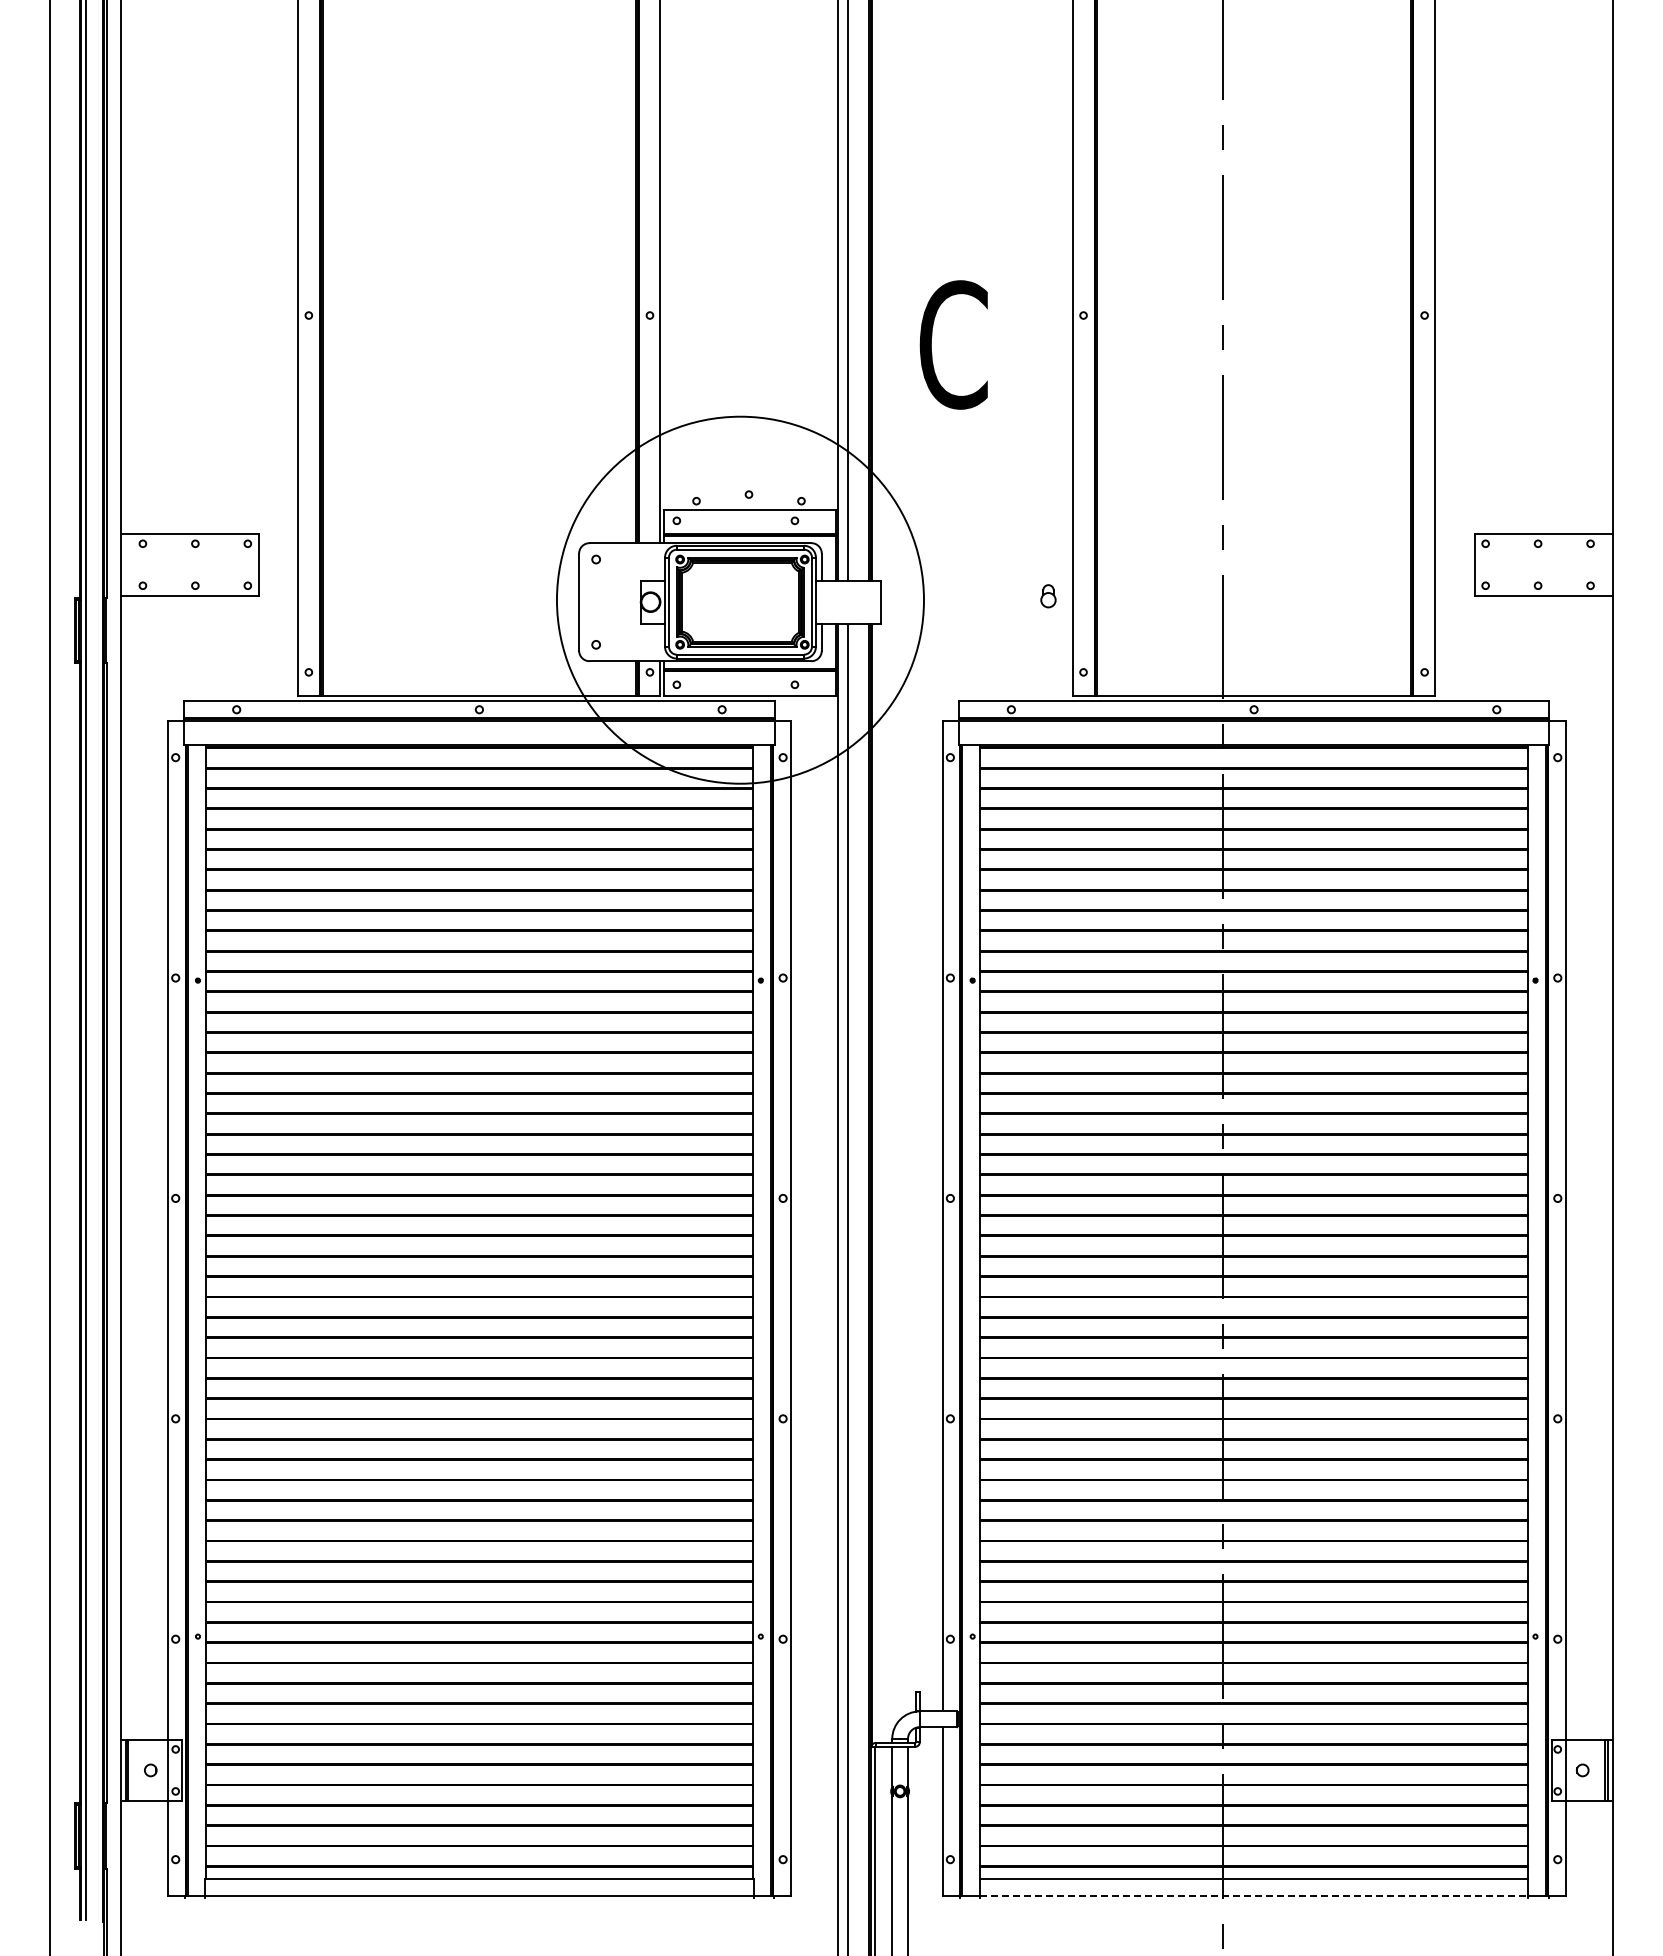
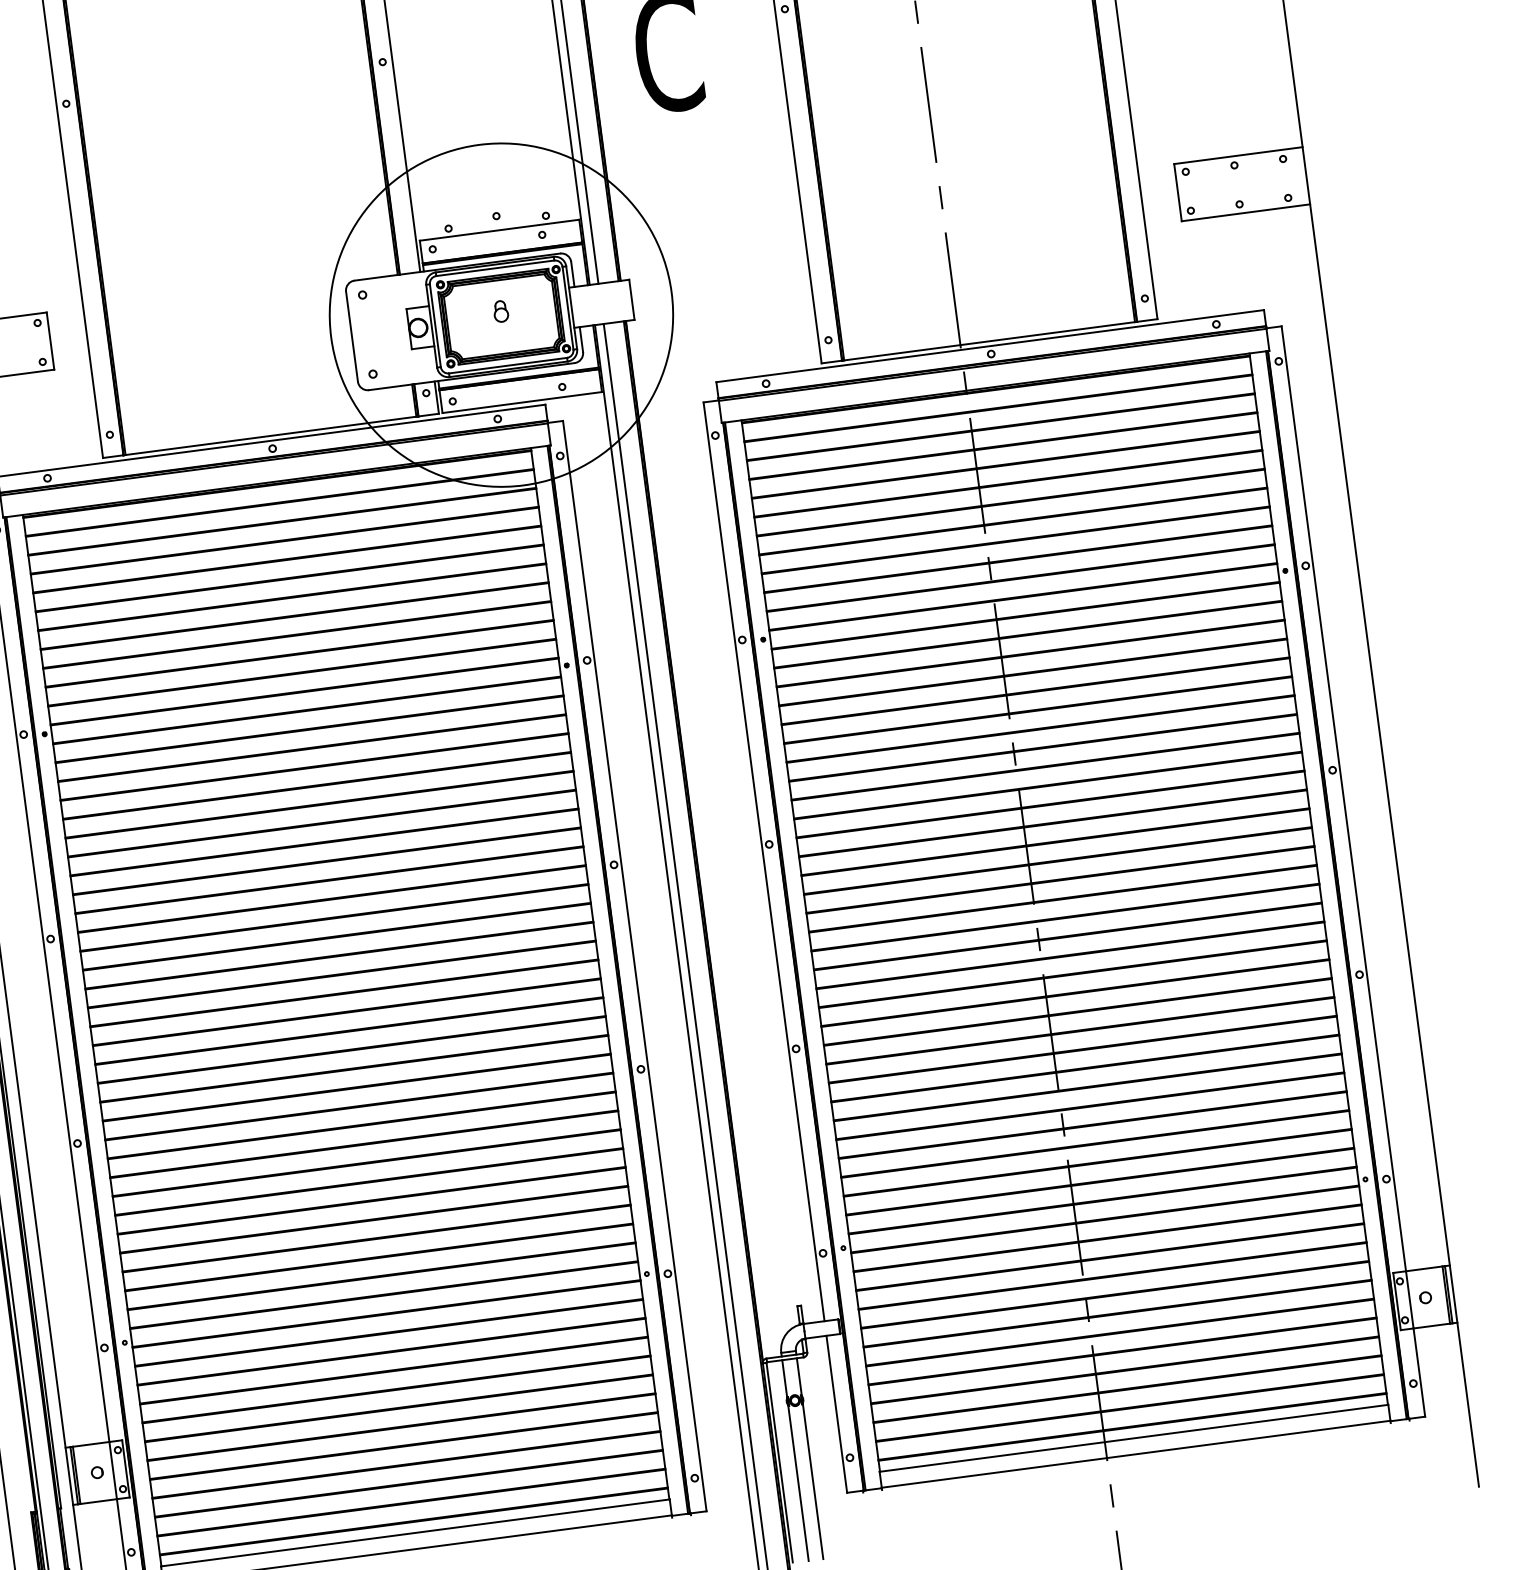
part: (1048, 596) -> (501, 311), moved
line: (1254, 1895) -> (1136, 1453), dashed -> solid

